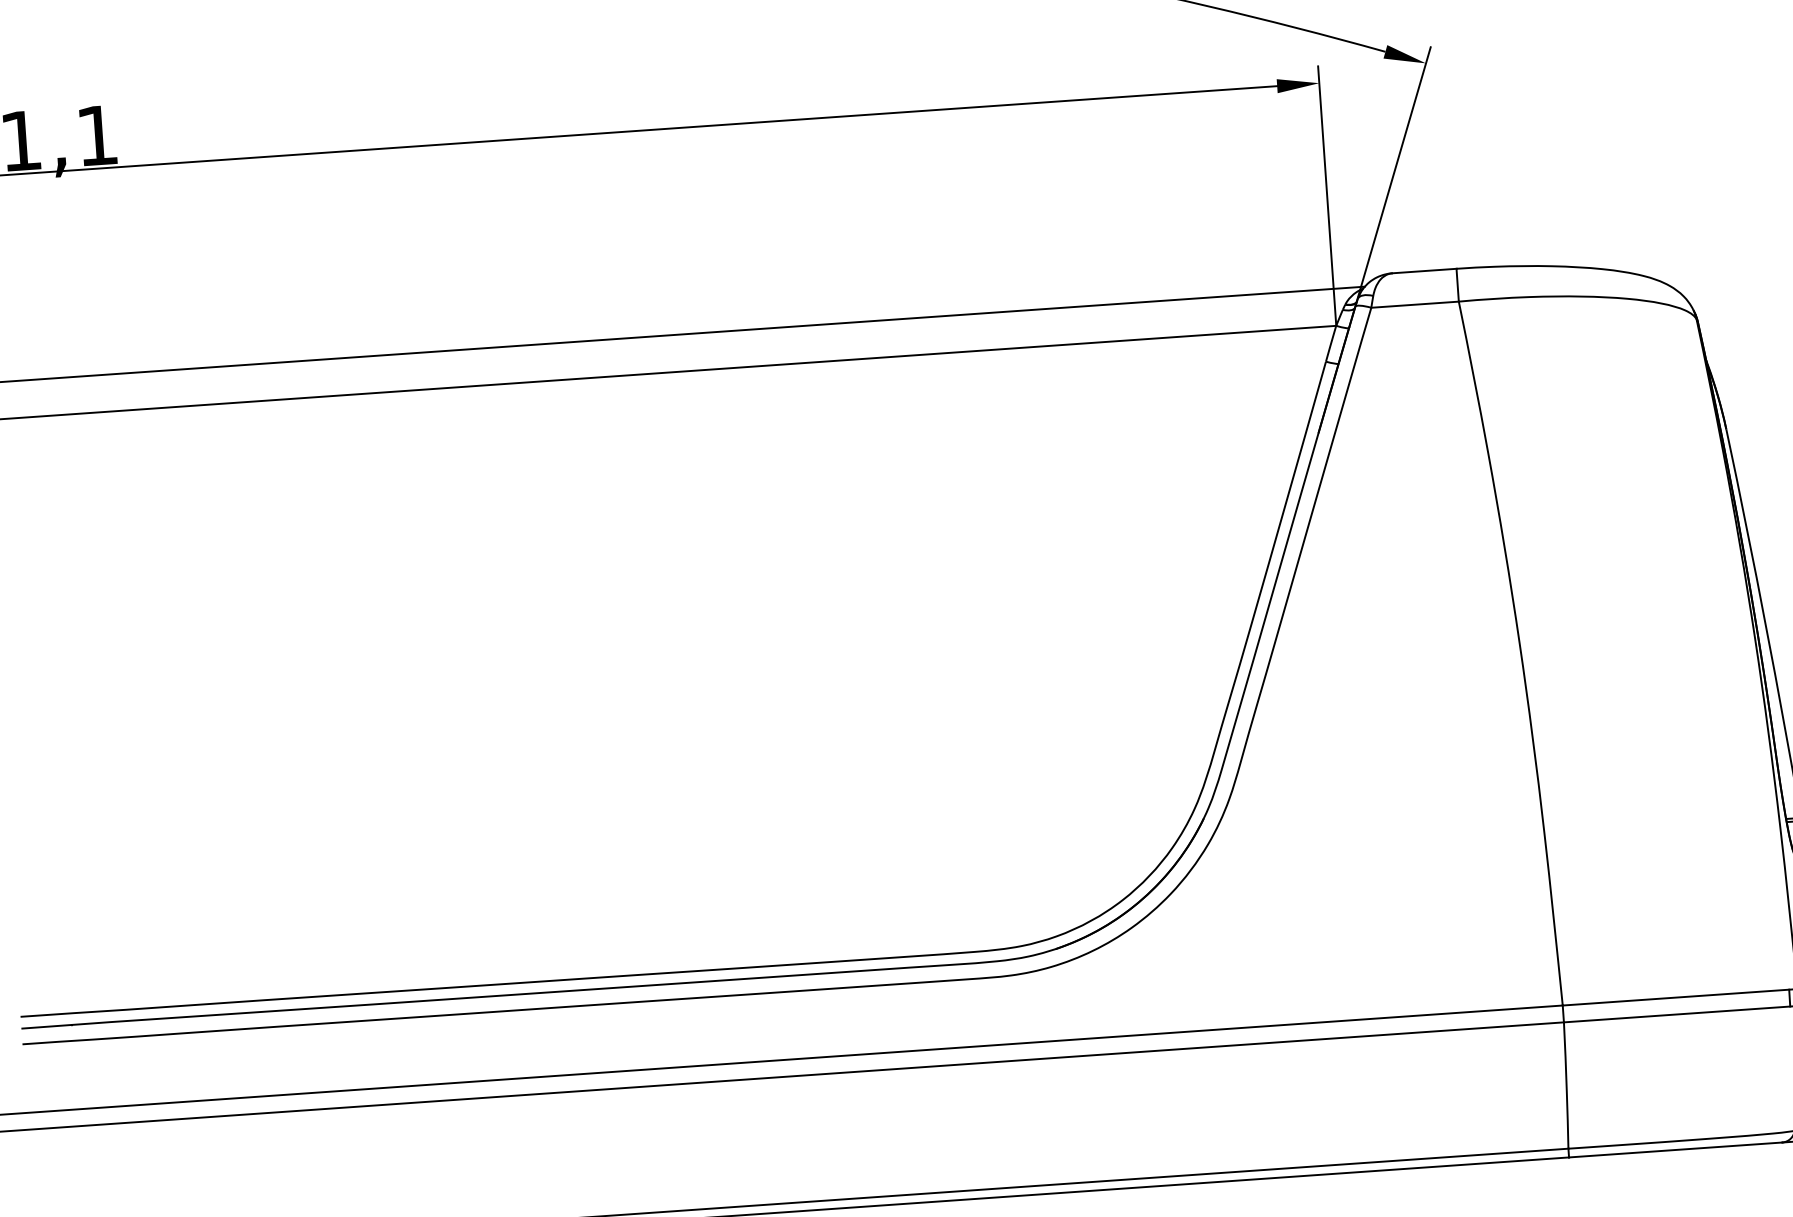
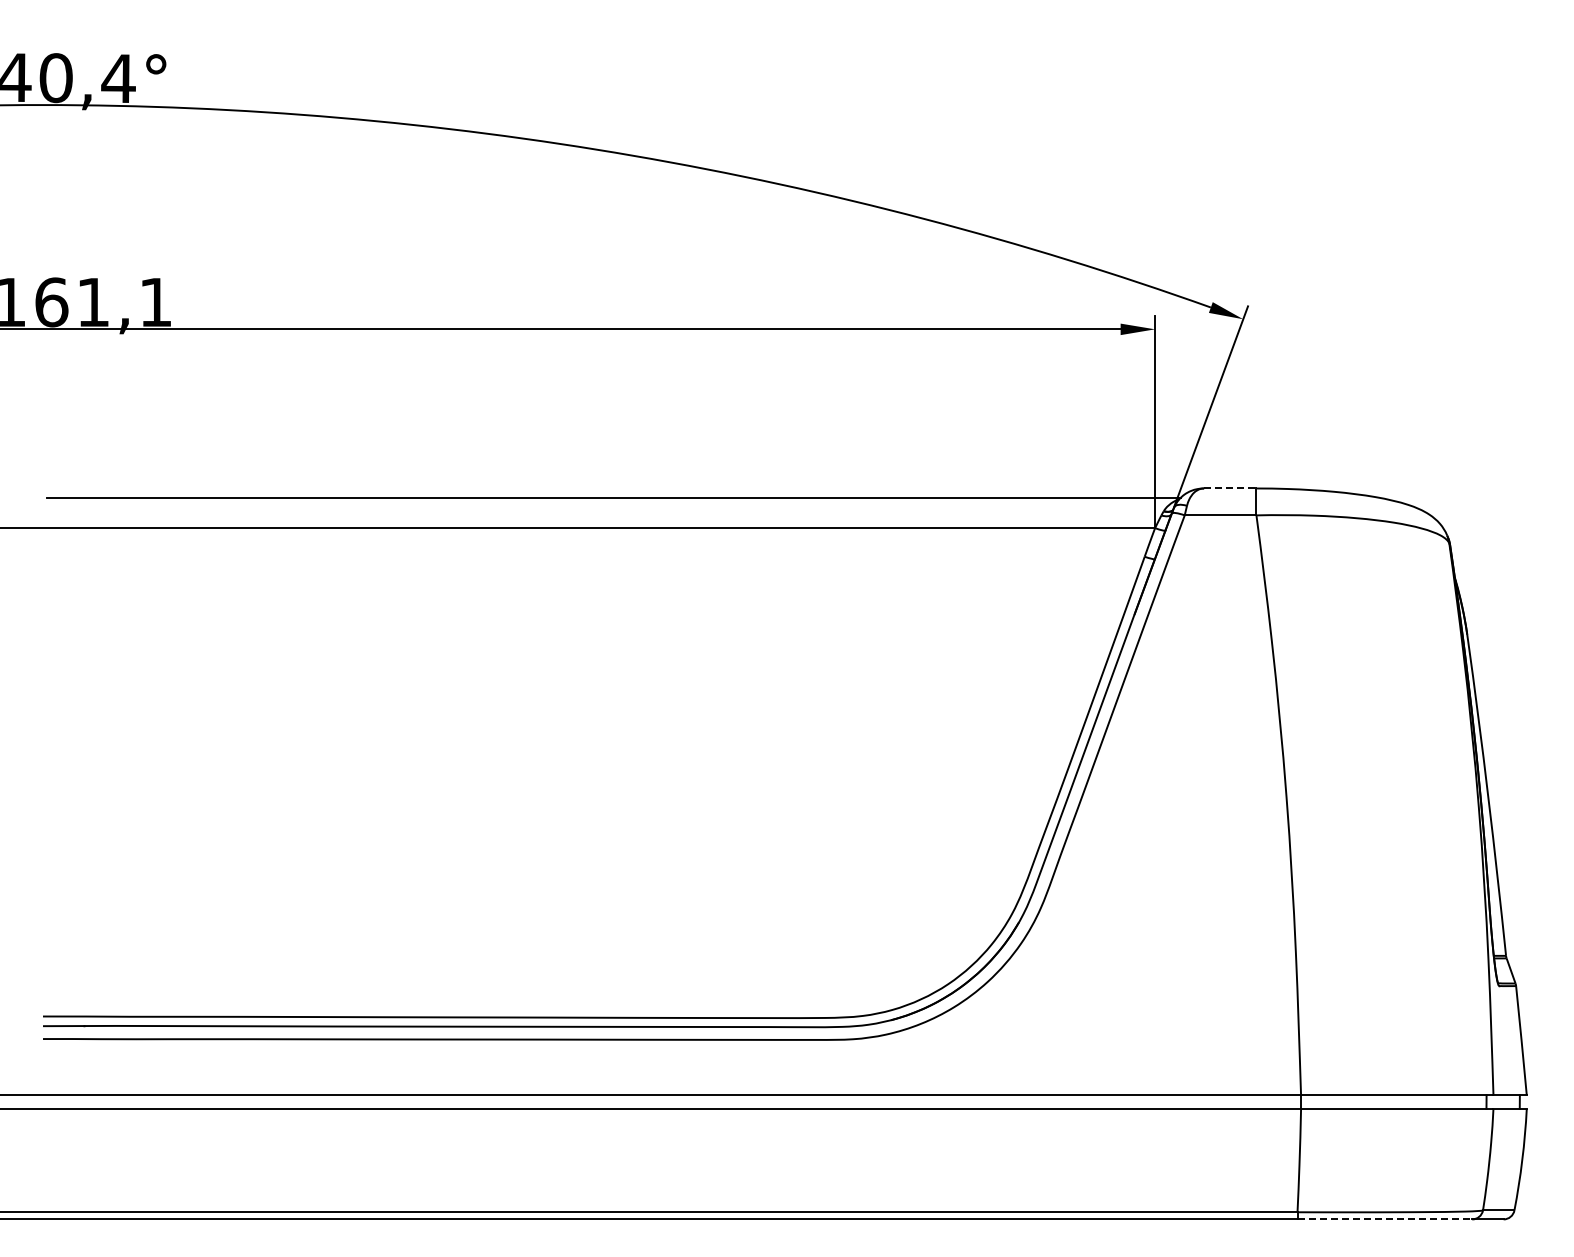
line: (1424, 271) -> (1230, 488), solid -> dashed
line: (1676, 1150) -> (1385, 1219), solid -> dashed

